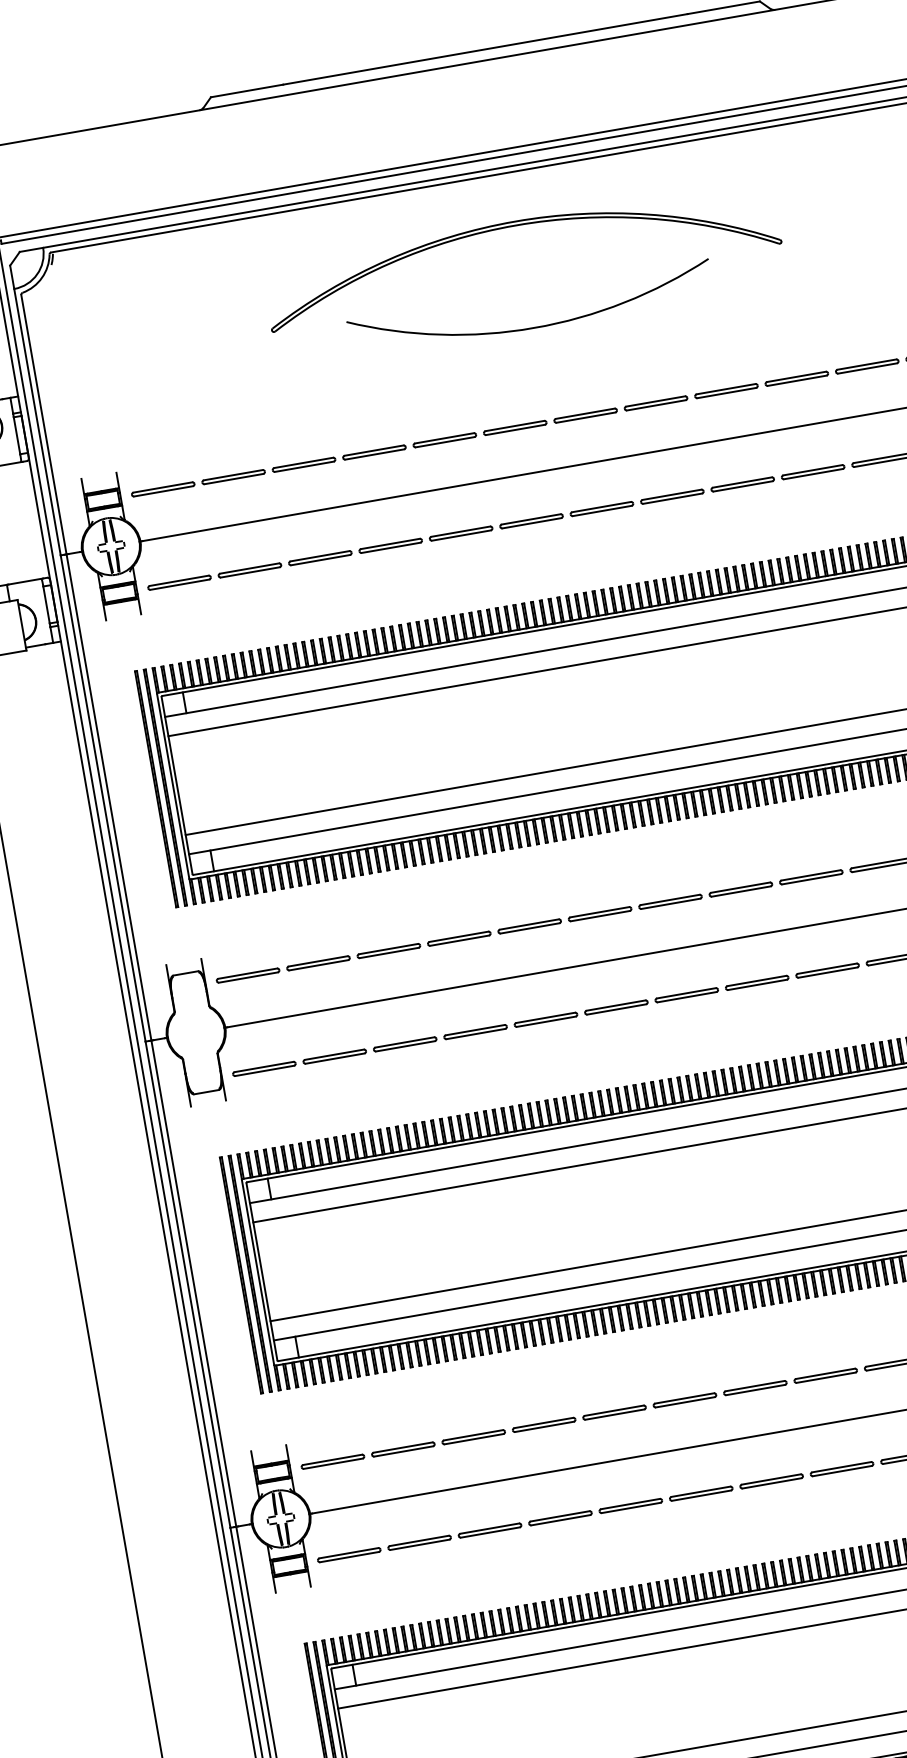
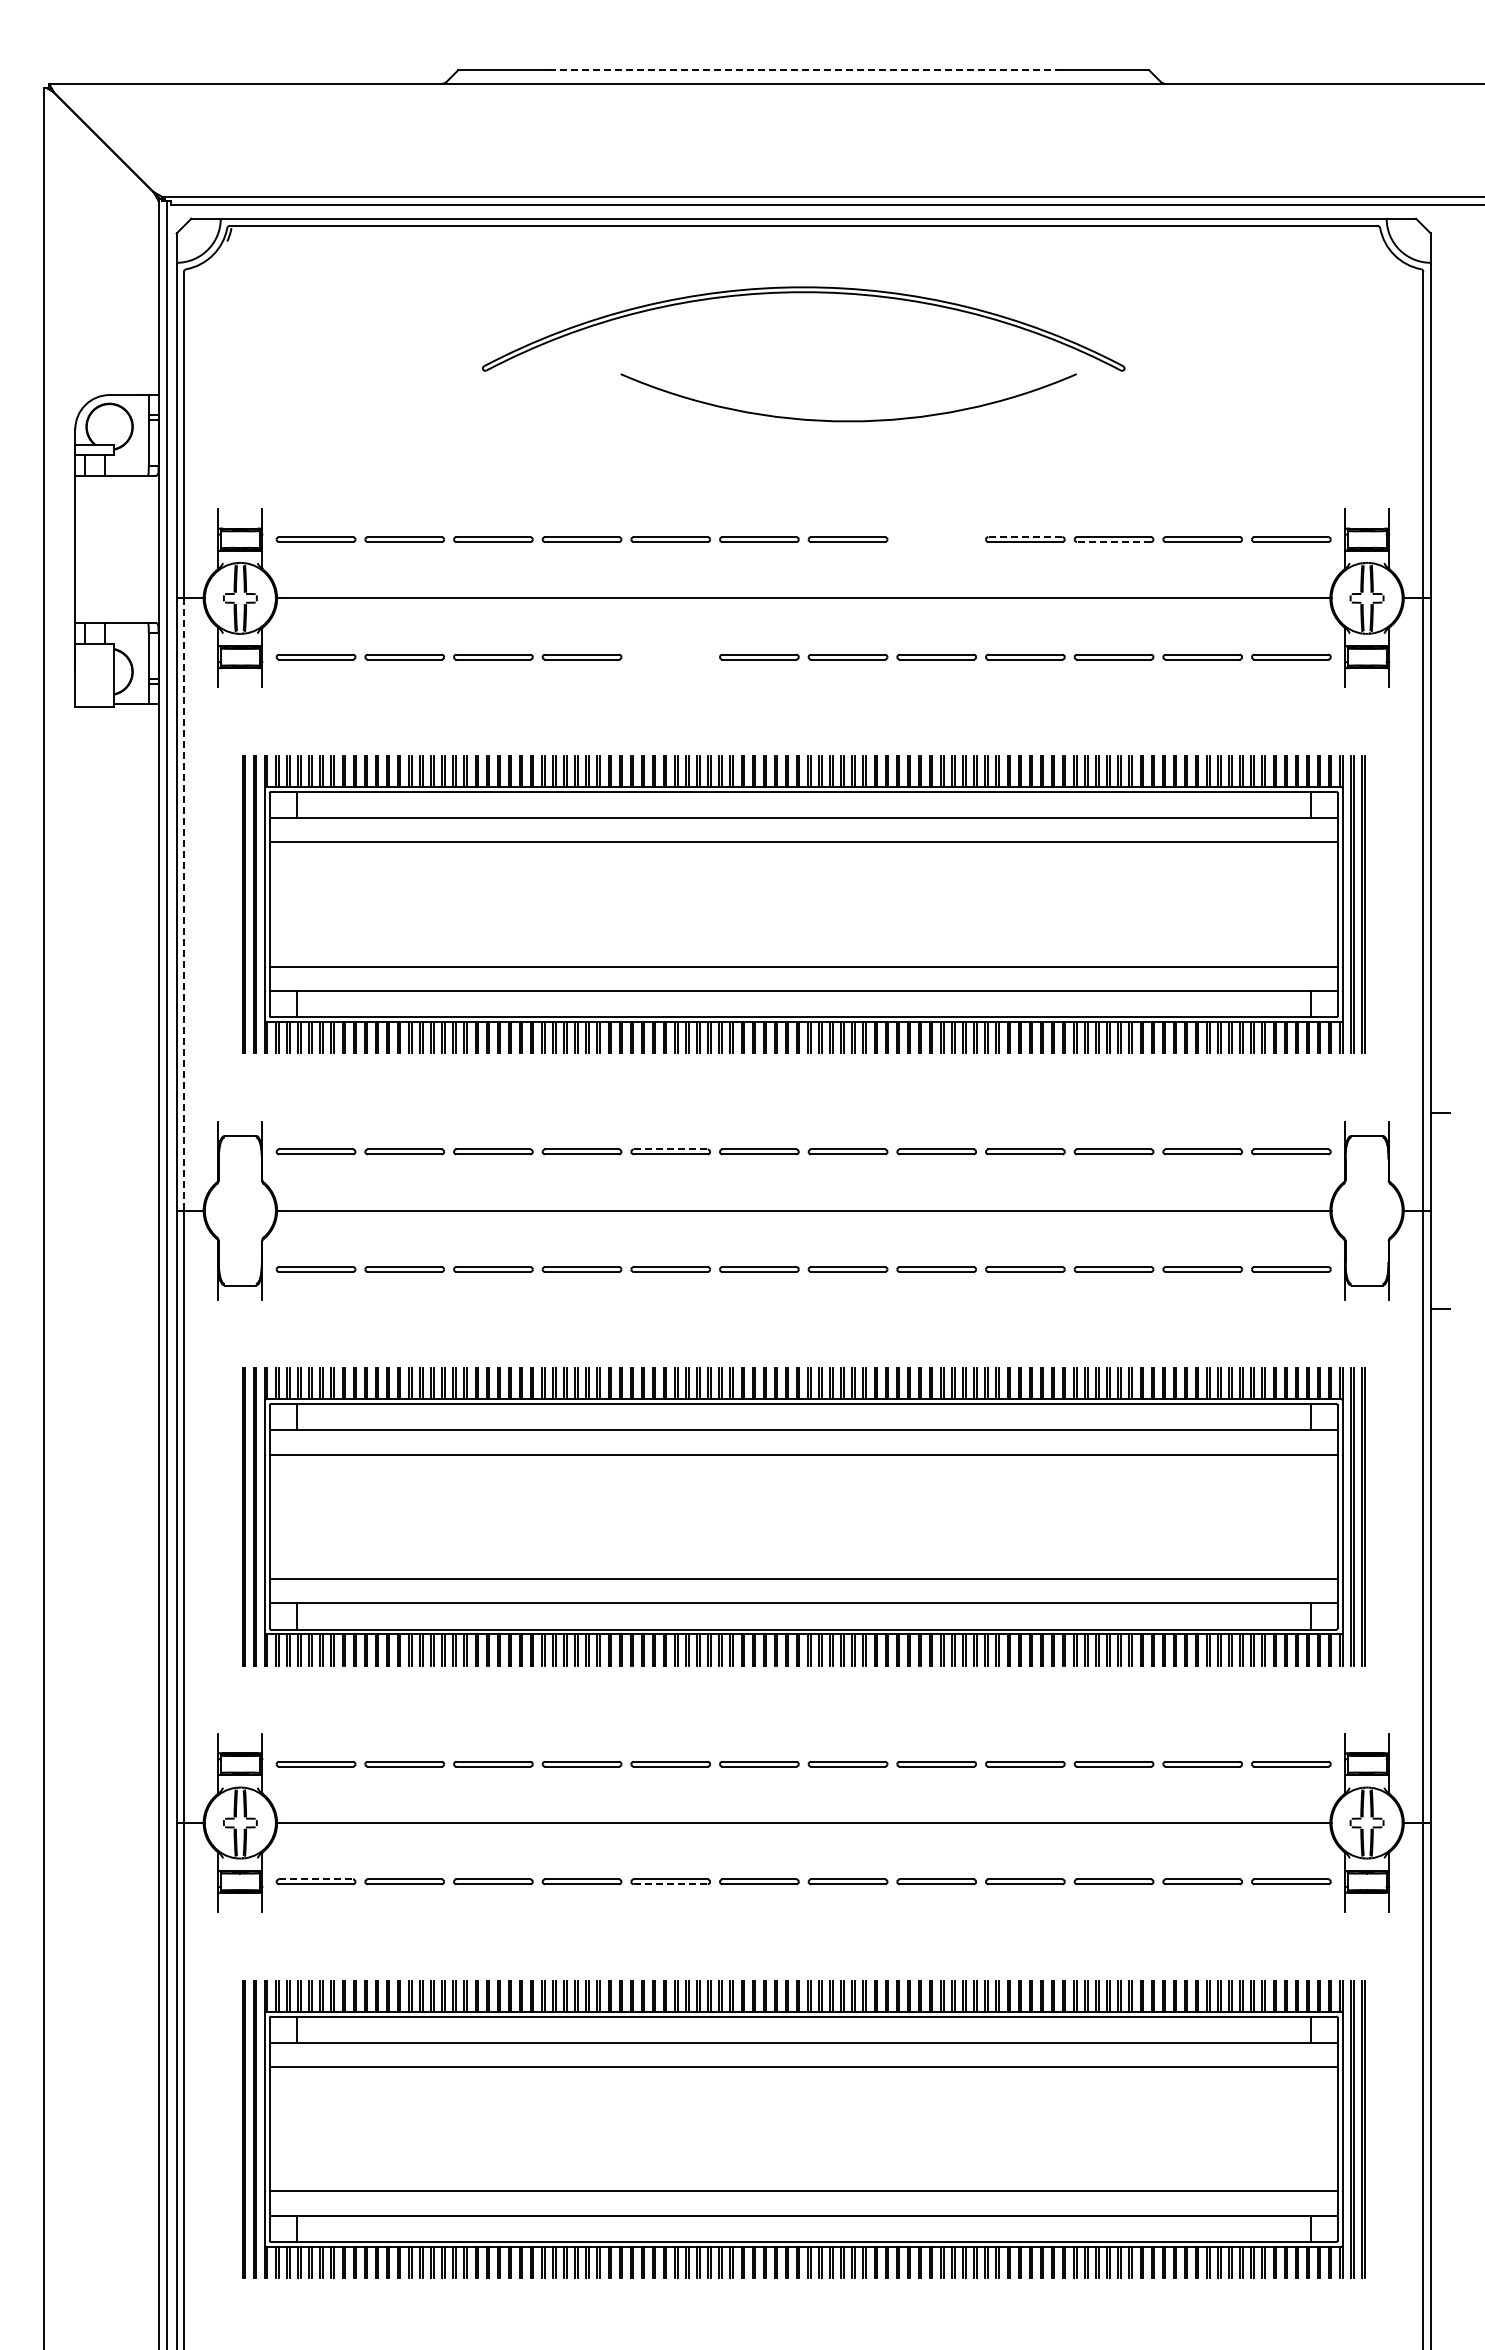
line: (485, 49) -> (803, 70), solid -> dashed
arc: (533, 327) -> (848, 420), moved
line: (797, 381) -> (1114, 542), solid -> dashed
line: (726, 389) -> (1025, 537), solid -> dashed
part: (655, 403) -> (936, 539), removed
part: (460, 533) -> (670, 656), removed
line: (109, 798) -> (184, 905), solid -> dashed
line: (529, 924) -> (670, 1149), solid -> dashed
line: (631, 1508) -> (670, 1884), solid -> dashed
line: (349, 1553) -> (316, 1879), solid -> dashed

